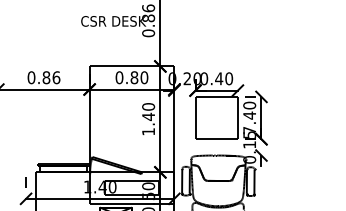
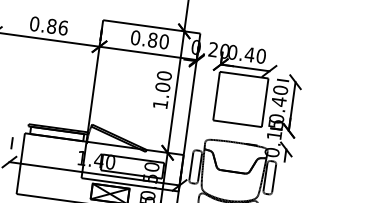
text: (148, 116) -> (162, 86), 1.40 -> 1.00
text: (249, 130) -> (276, 118), 7.40 -> 0.40

